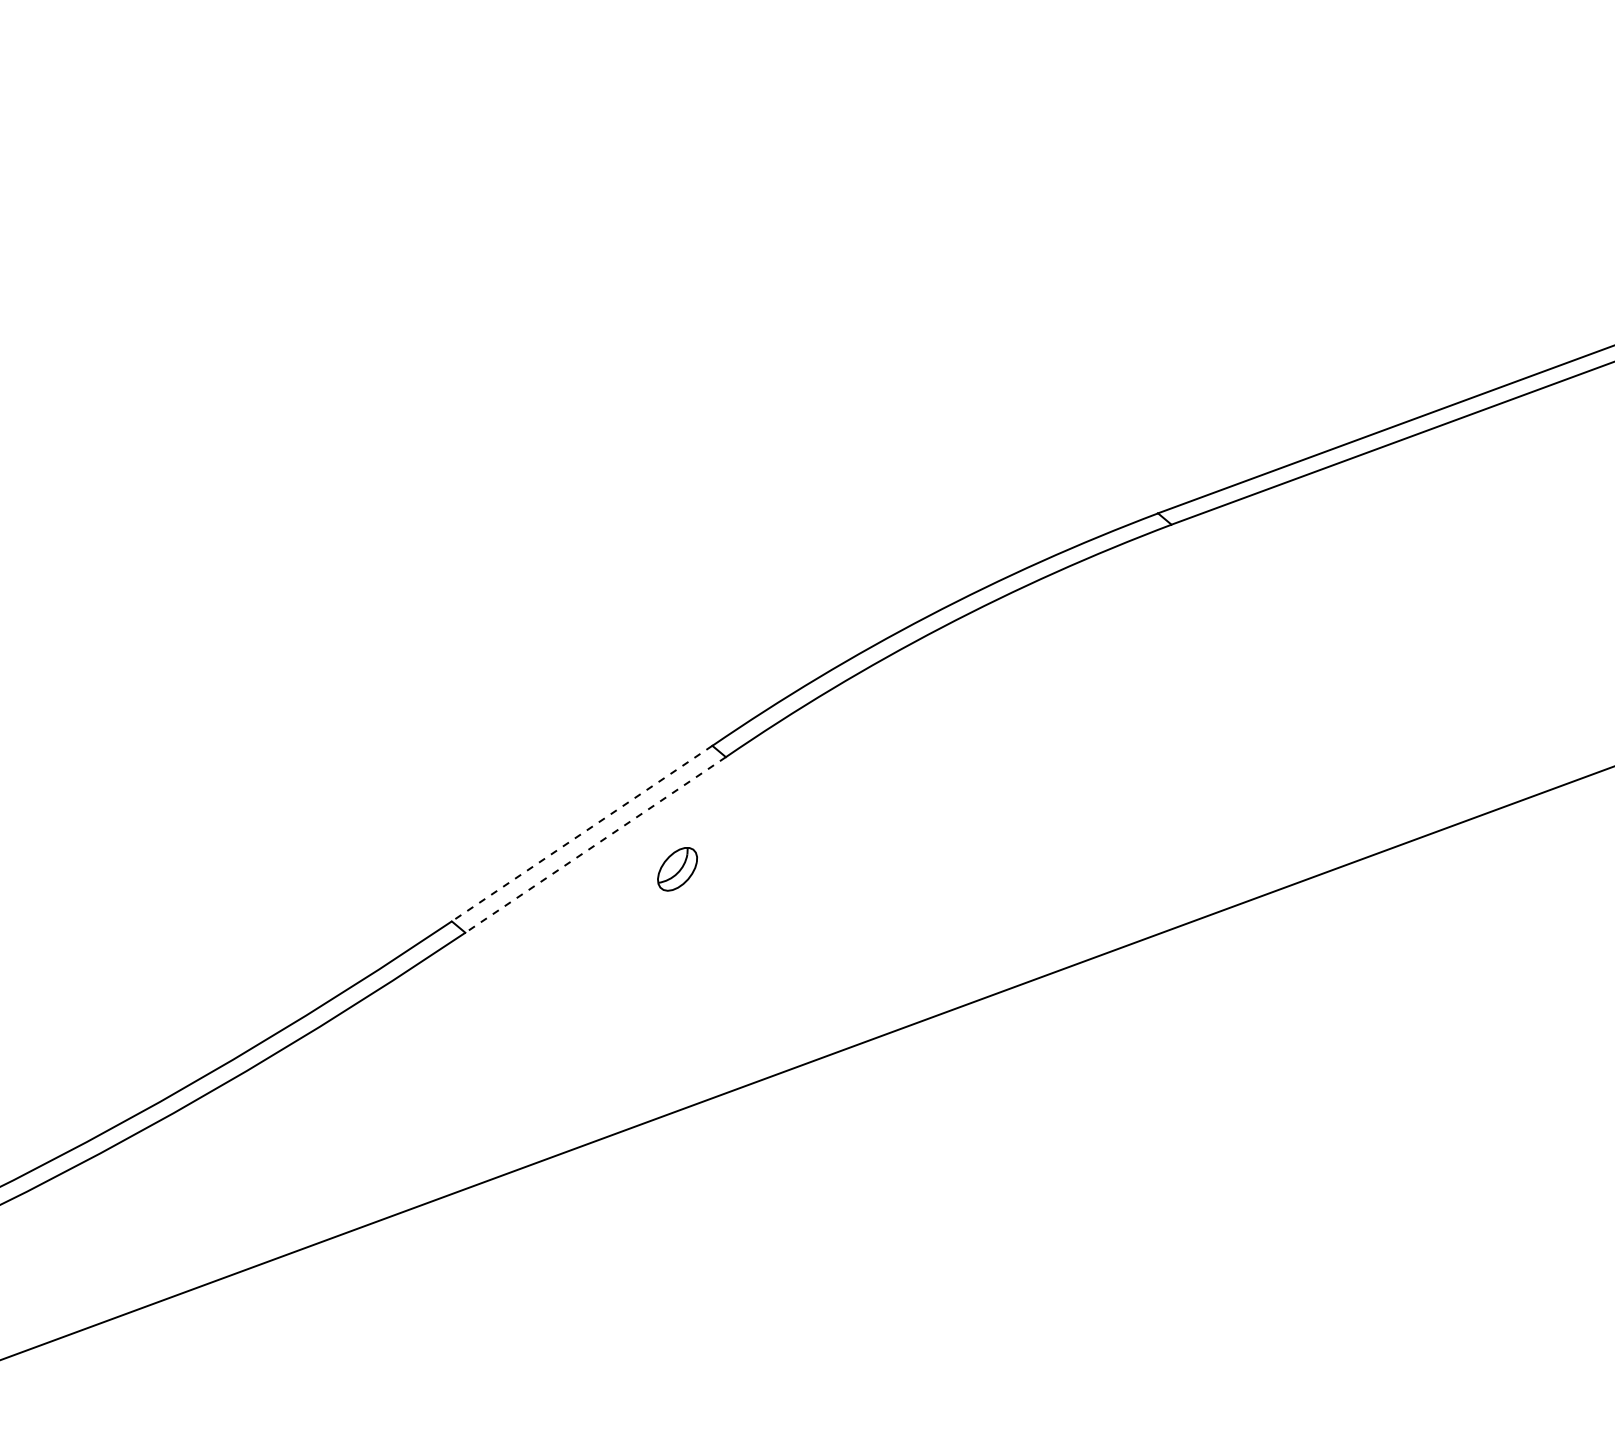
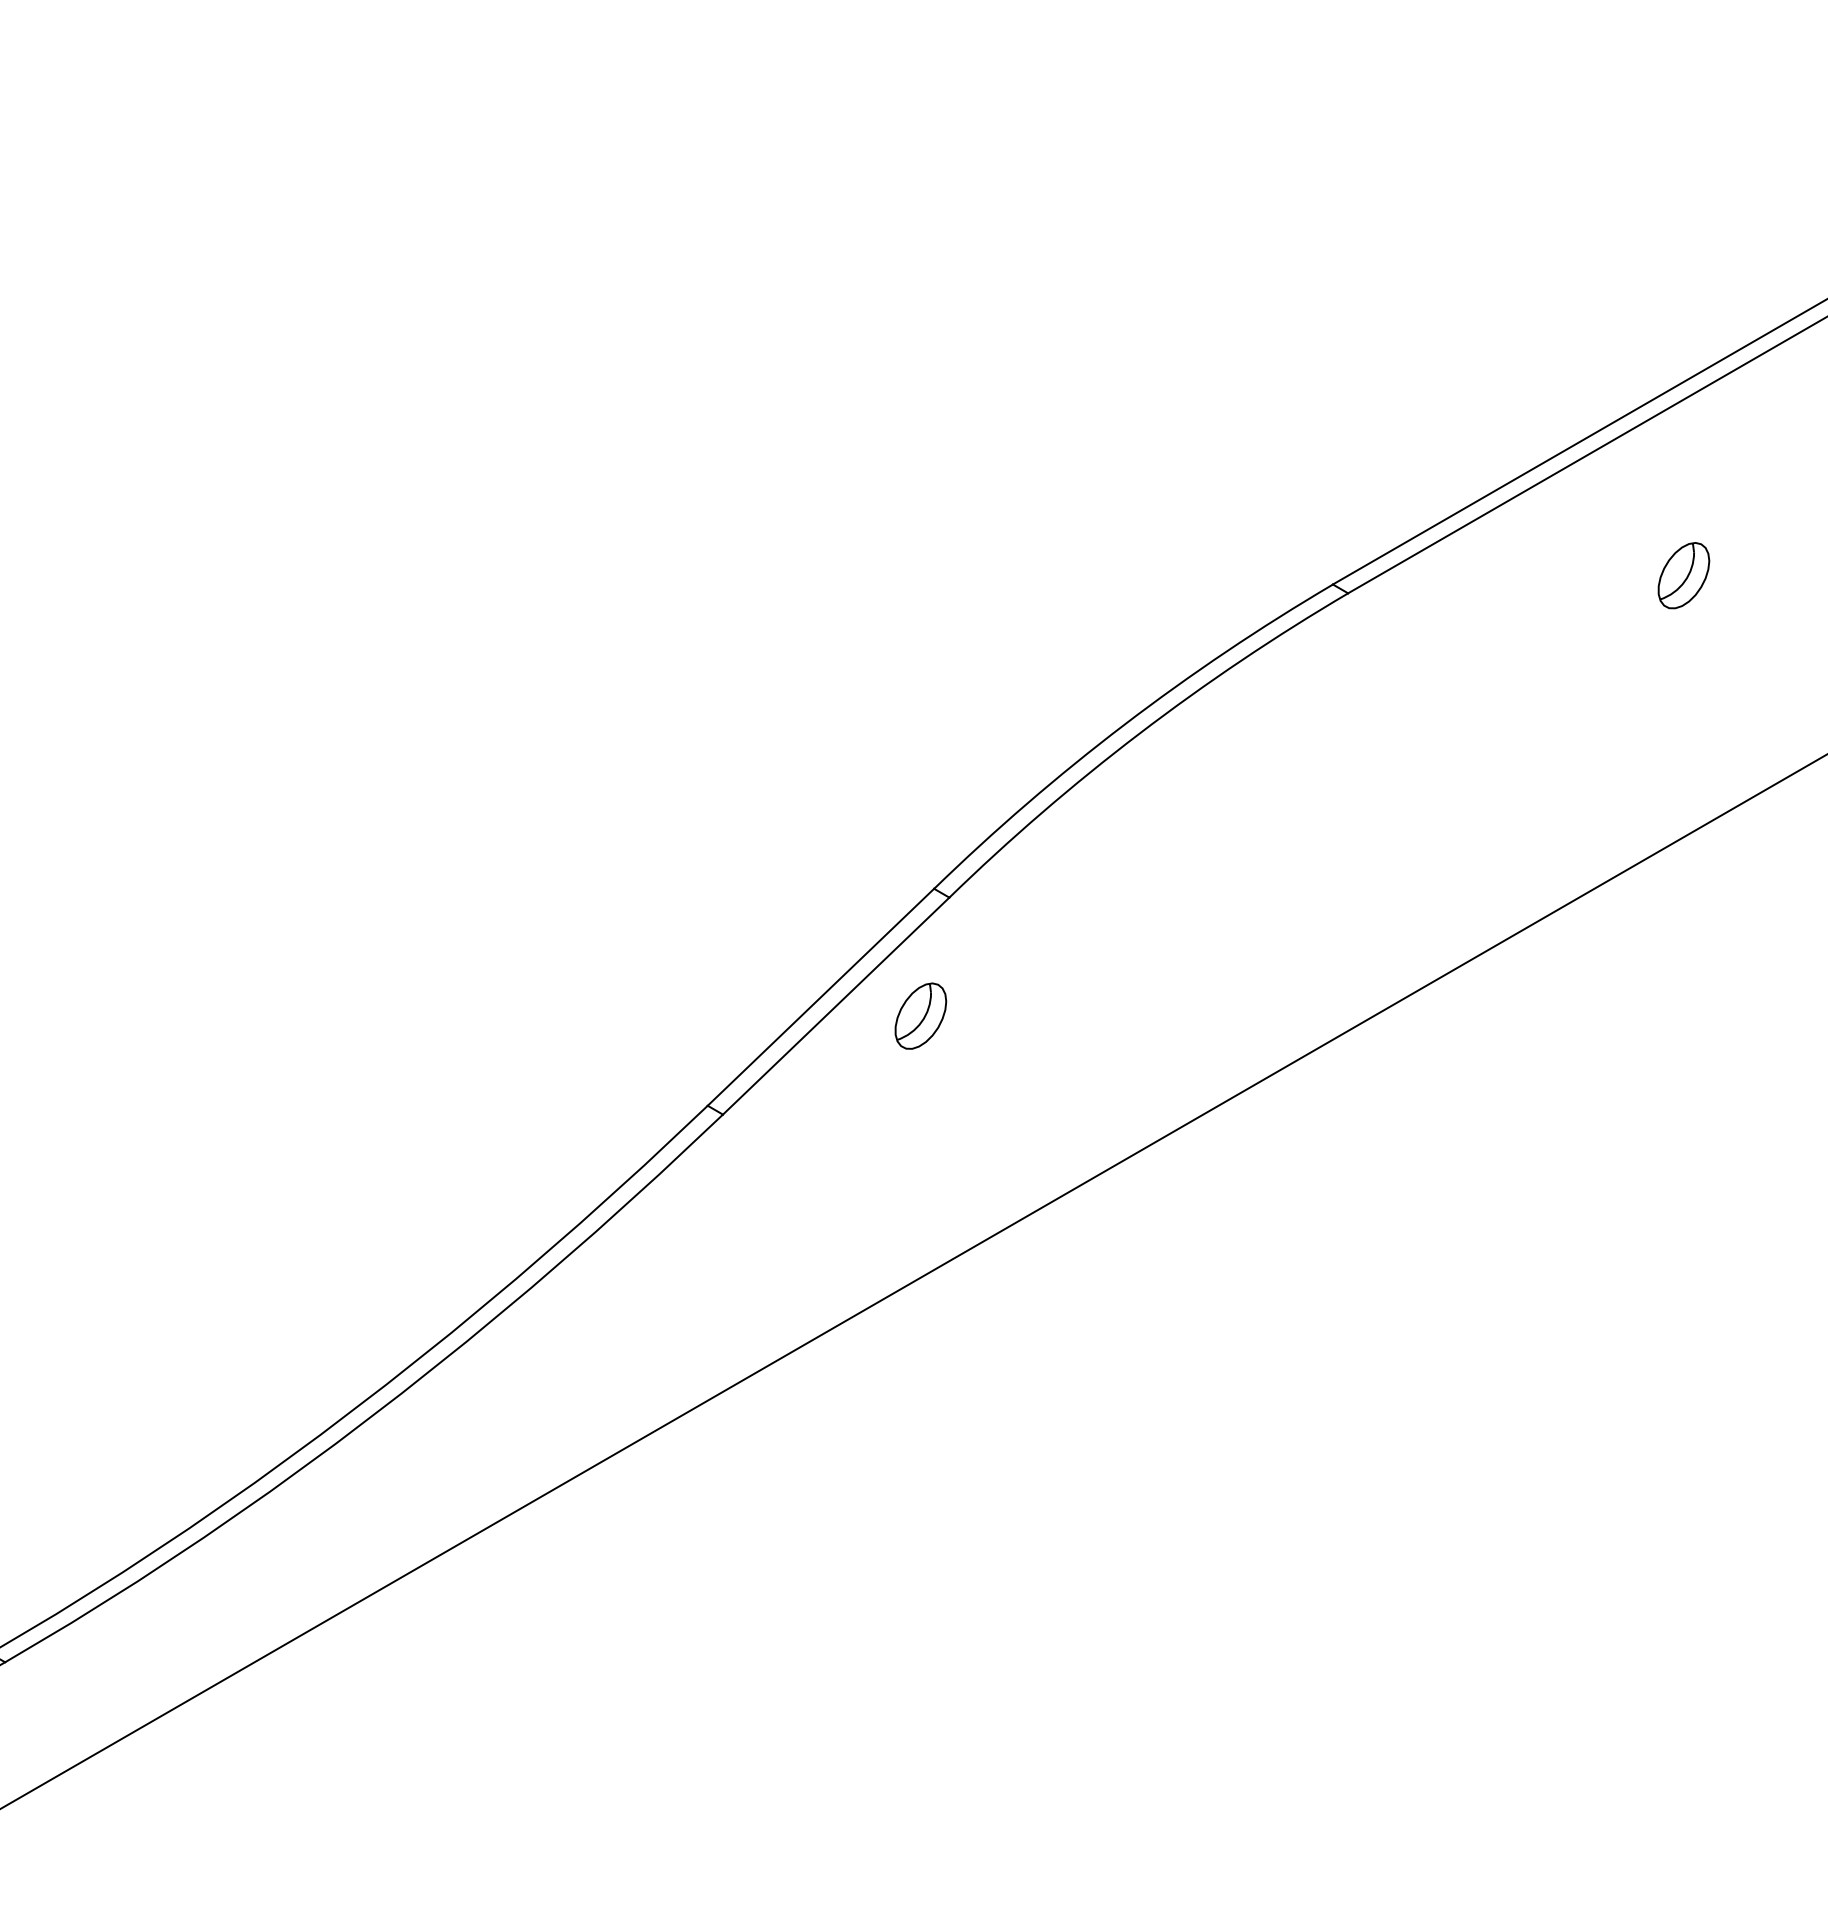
part: (1505, 564) -> (1683, 575), added
line: (581, 833) -> (820, 997), dashed -> solid
line: (595, 845) -> (836, 1006), dashed -> solid
part: (677, 868) -> (920, 1015), size x1.43

